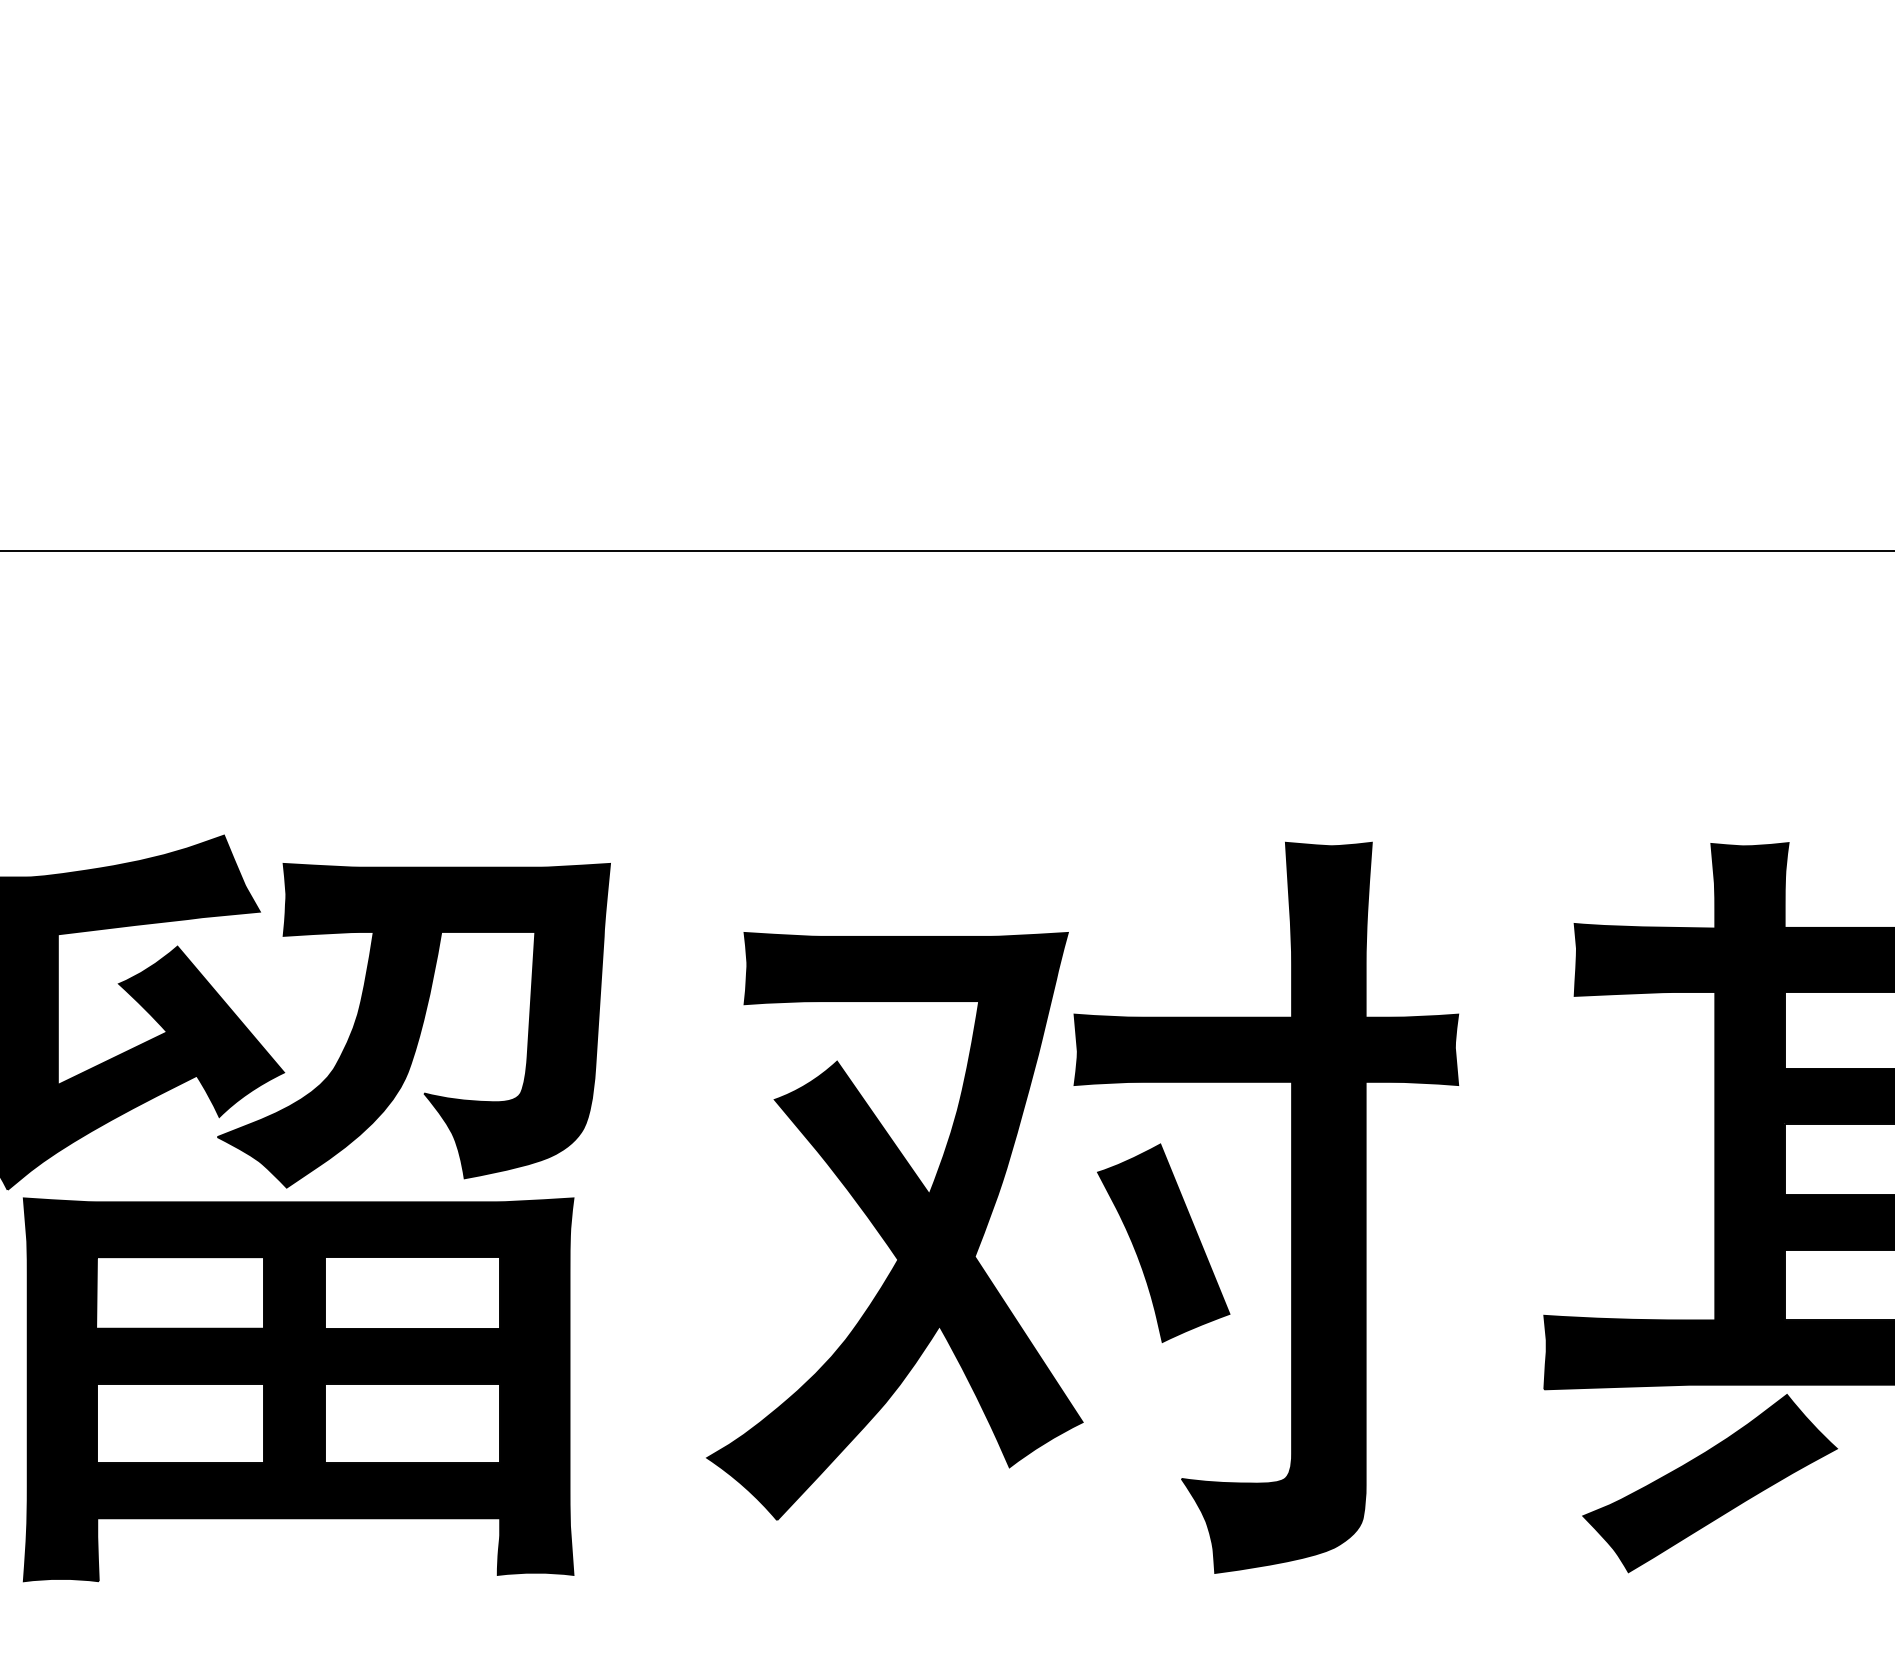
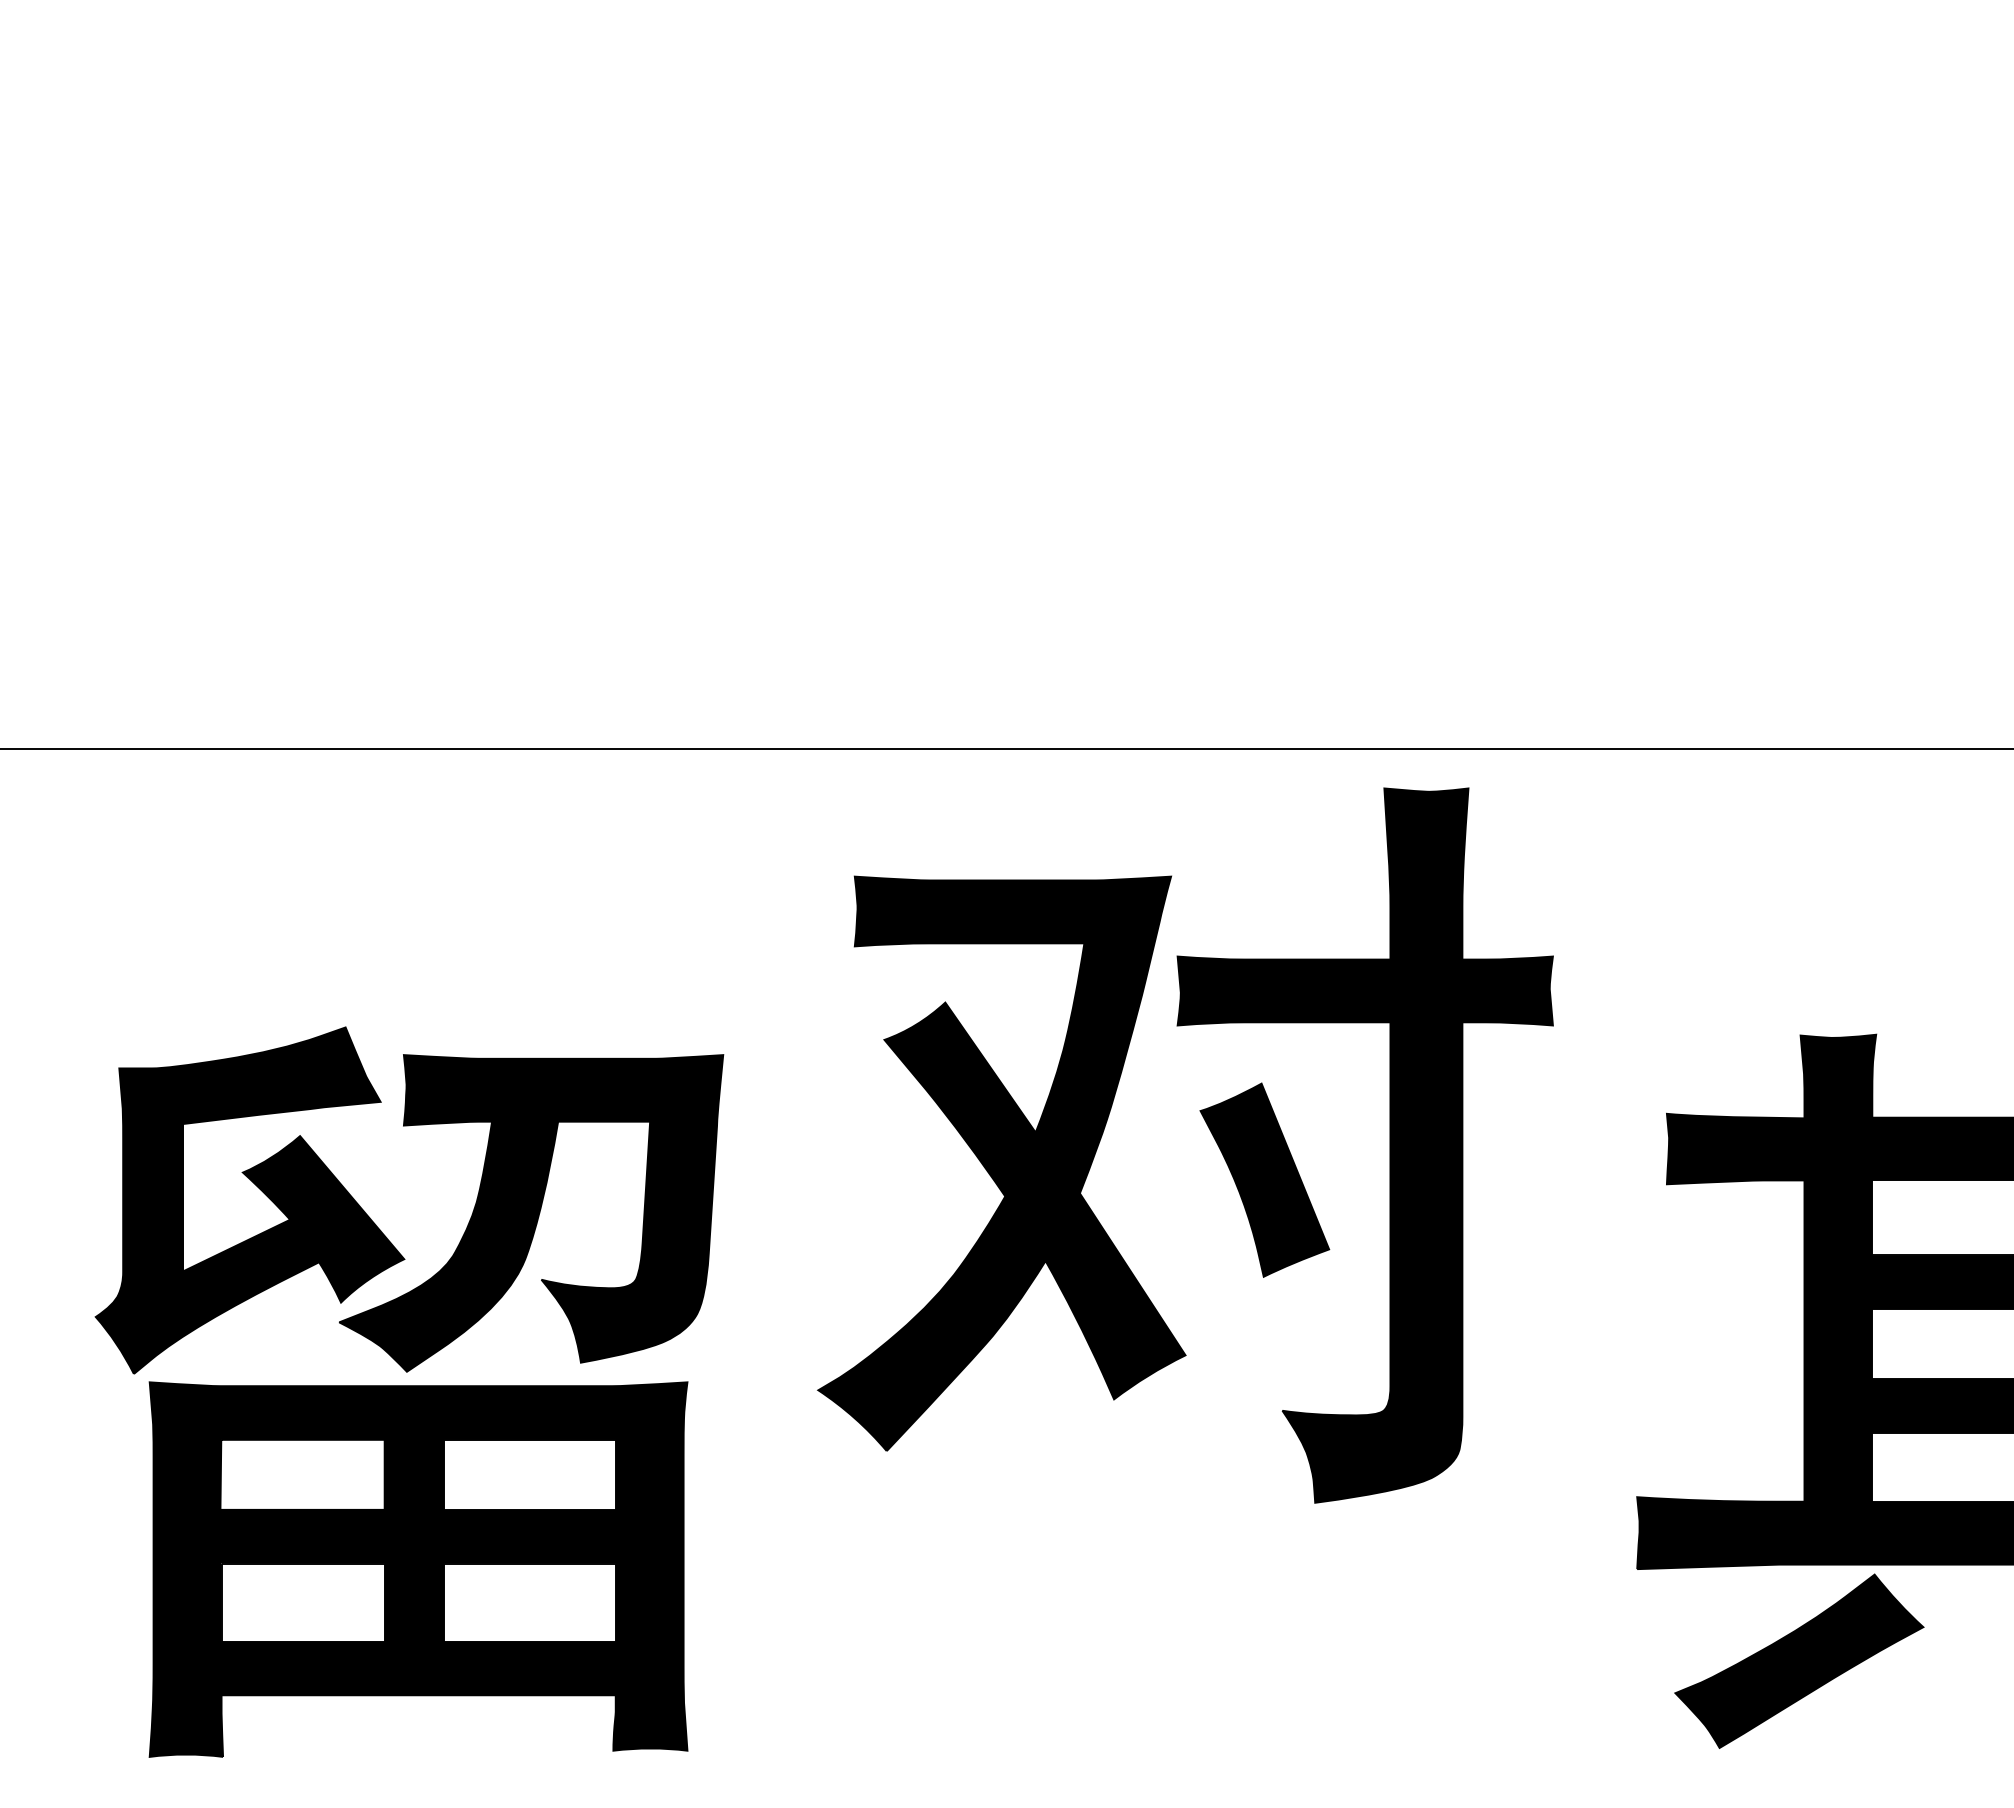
part: (1108, 1194) -> (1210, 1132), moved

